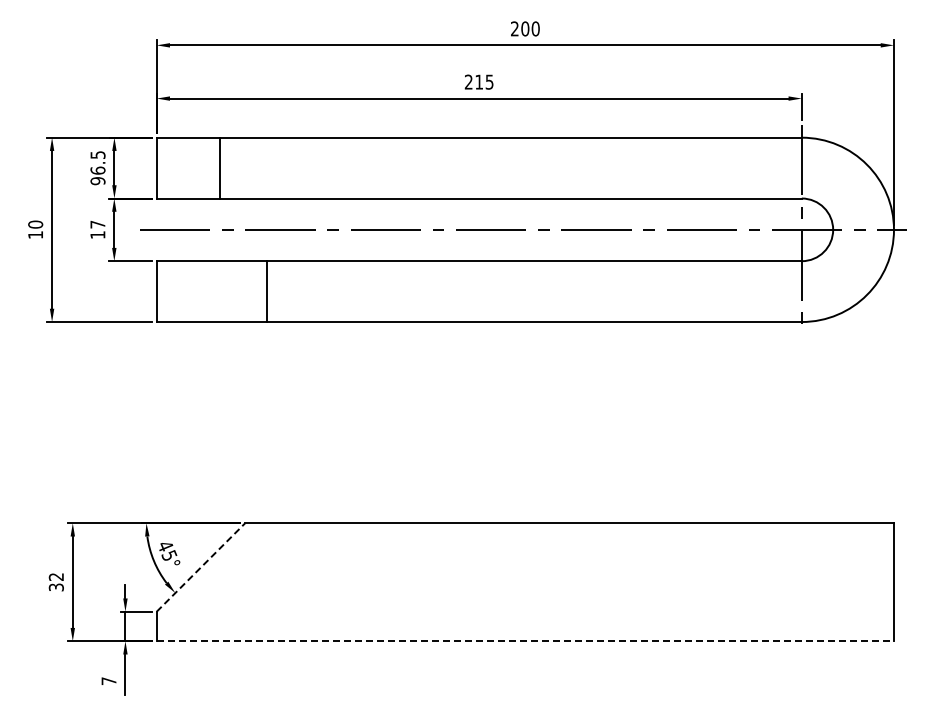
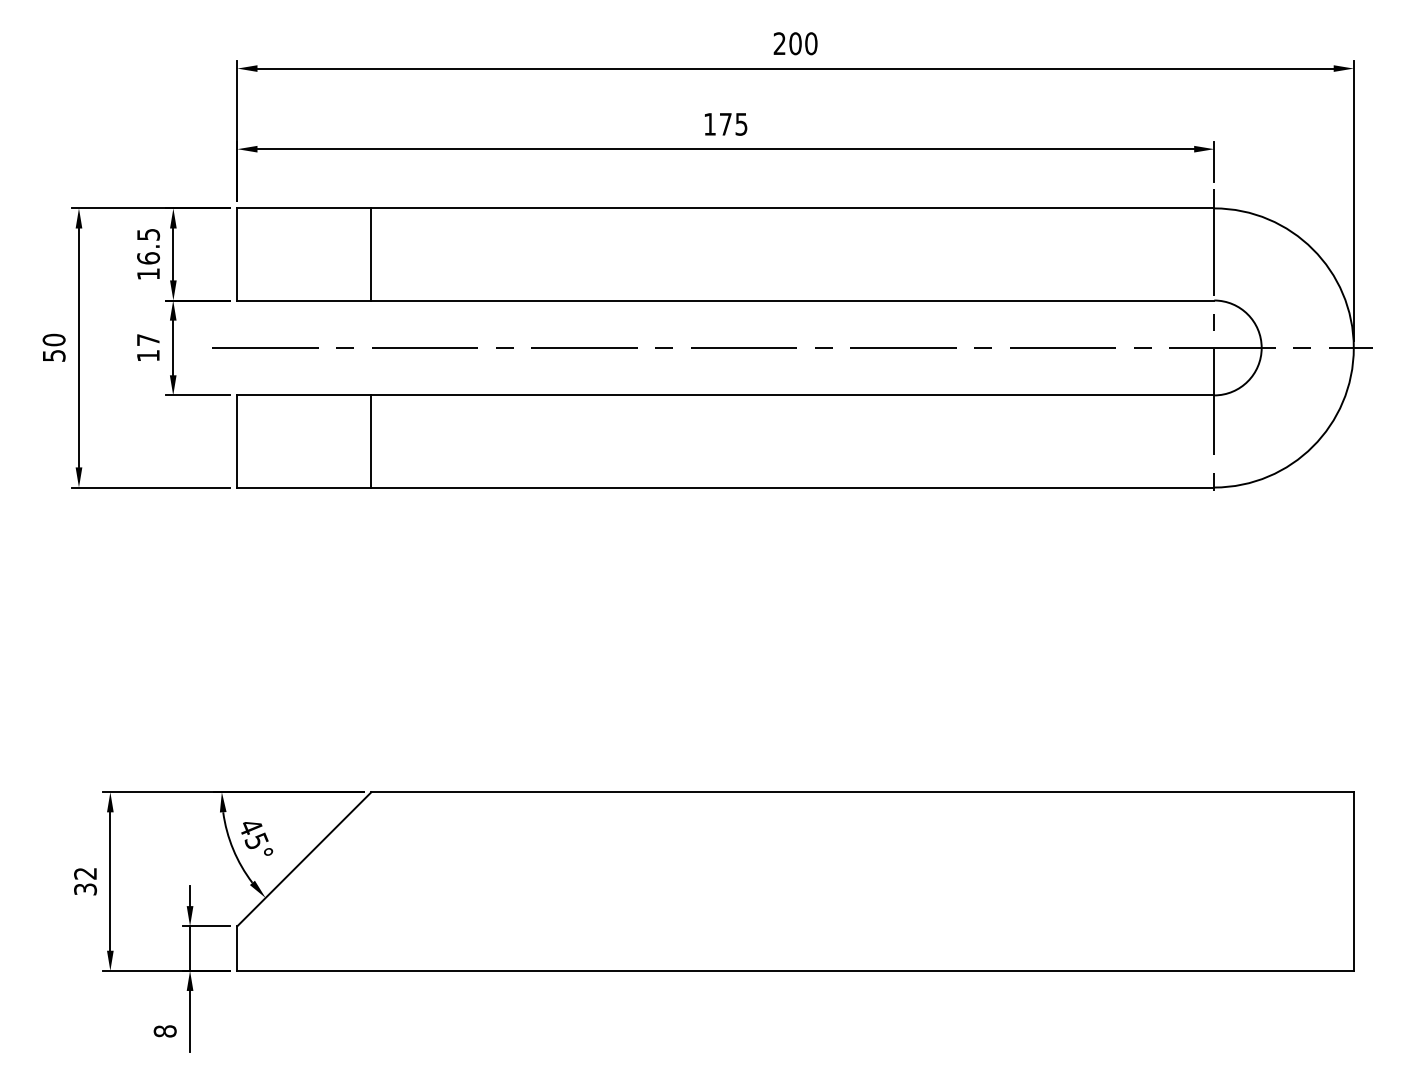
text: (473, 81) -> (717, 123), 215 -> 175
line: (219, 167) -> (370, 253), moved
text: (97, 181) -> (147, 274), 96.5 -> 16.5
text: (35, 234) -> (53, 354), 10 -> 50
line: (266, 291) -> (370, 441), moved
line: (200, 567) -> (303, 859), dashed -> solid
line: (525, 641) -> (795, 971), dashed -> solid
text: (108, 681) -> (164, 1031), 7 -> 8

